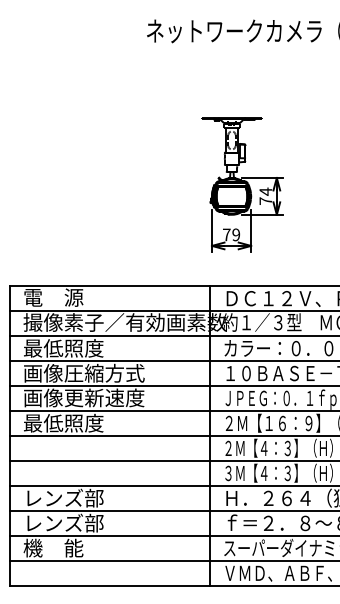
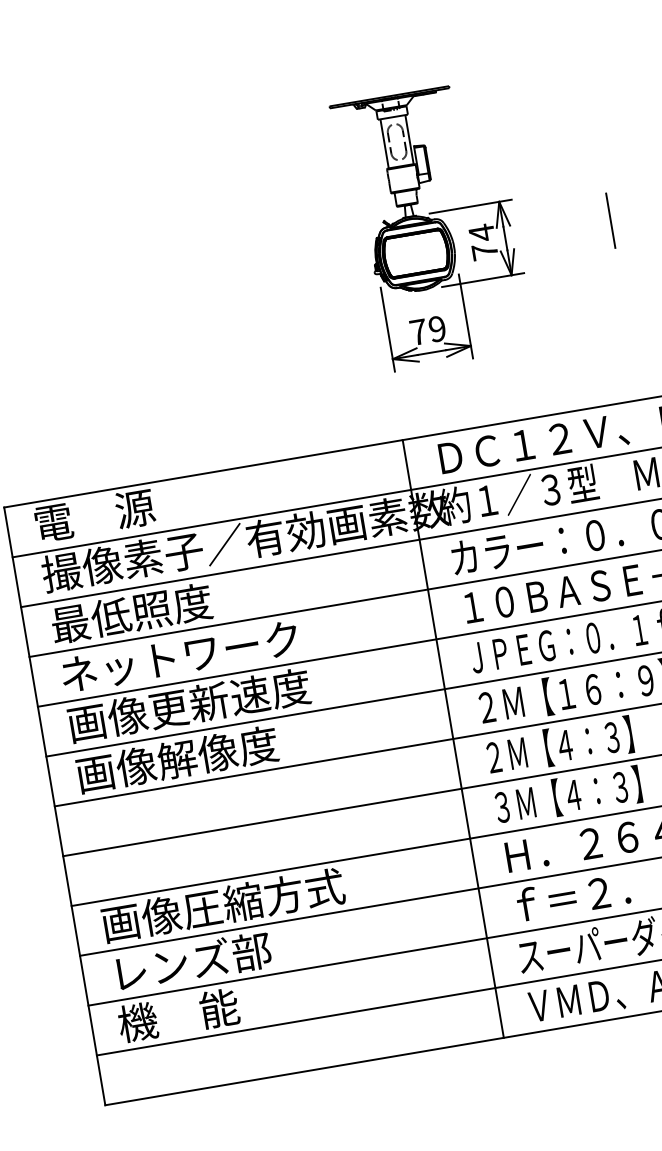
line: (329, 196) -> (610, 220), added
text: (84, 372) -> (181, 654), 画像圧縮方式 -> ネットワーク
text: (73, 422) -> (176, 758), 最低照度 -> 画像解像度
text: (84, 497) -> (223, 903), レンズ部 -> 画像圧縮方式

